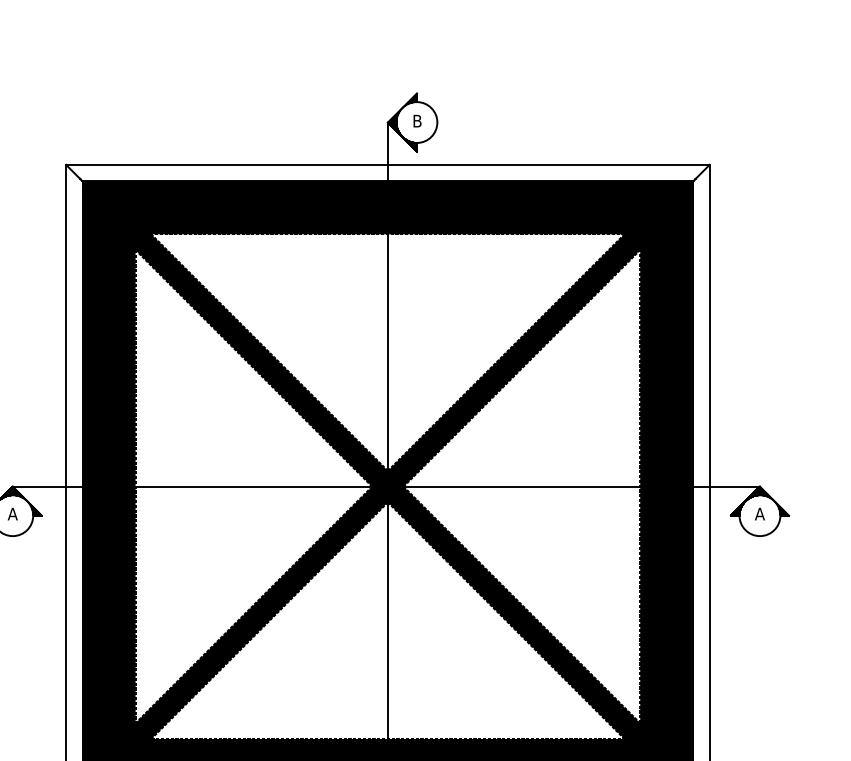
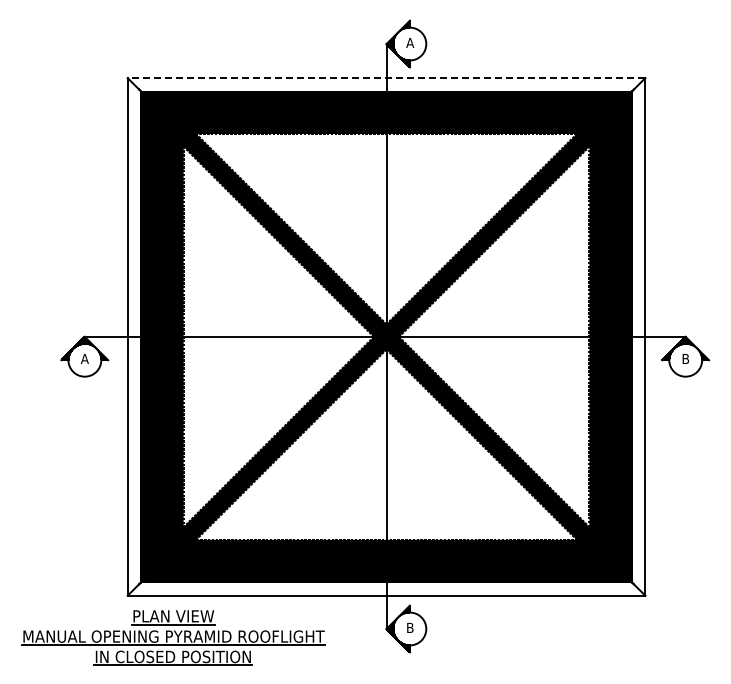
text: (417, 120) -> (410, 42), B -> A
line: (387, 165) -> (386, 78), solid -> dashed
text: (759, 513) -> (685, 358), A -> B

